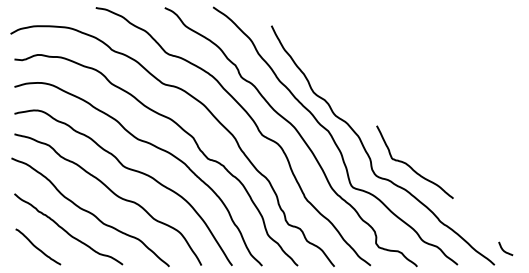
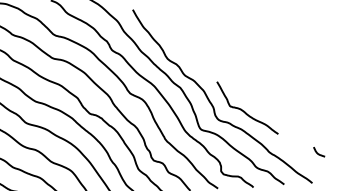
curve: (503, 249) -> (317, 152), moved

